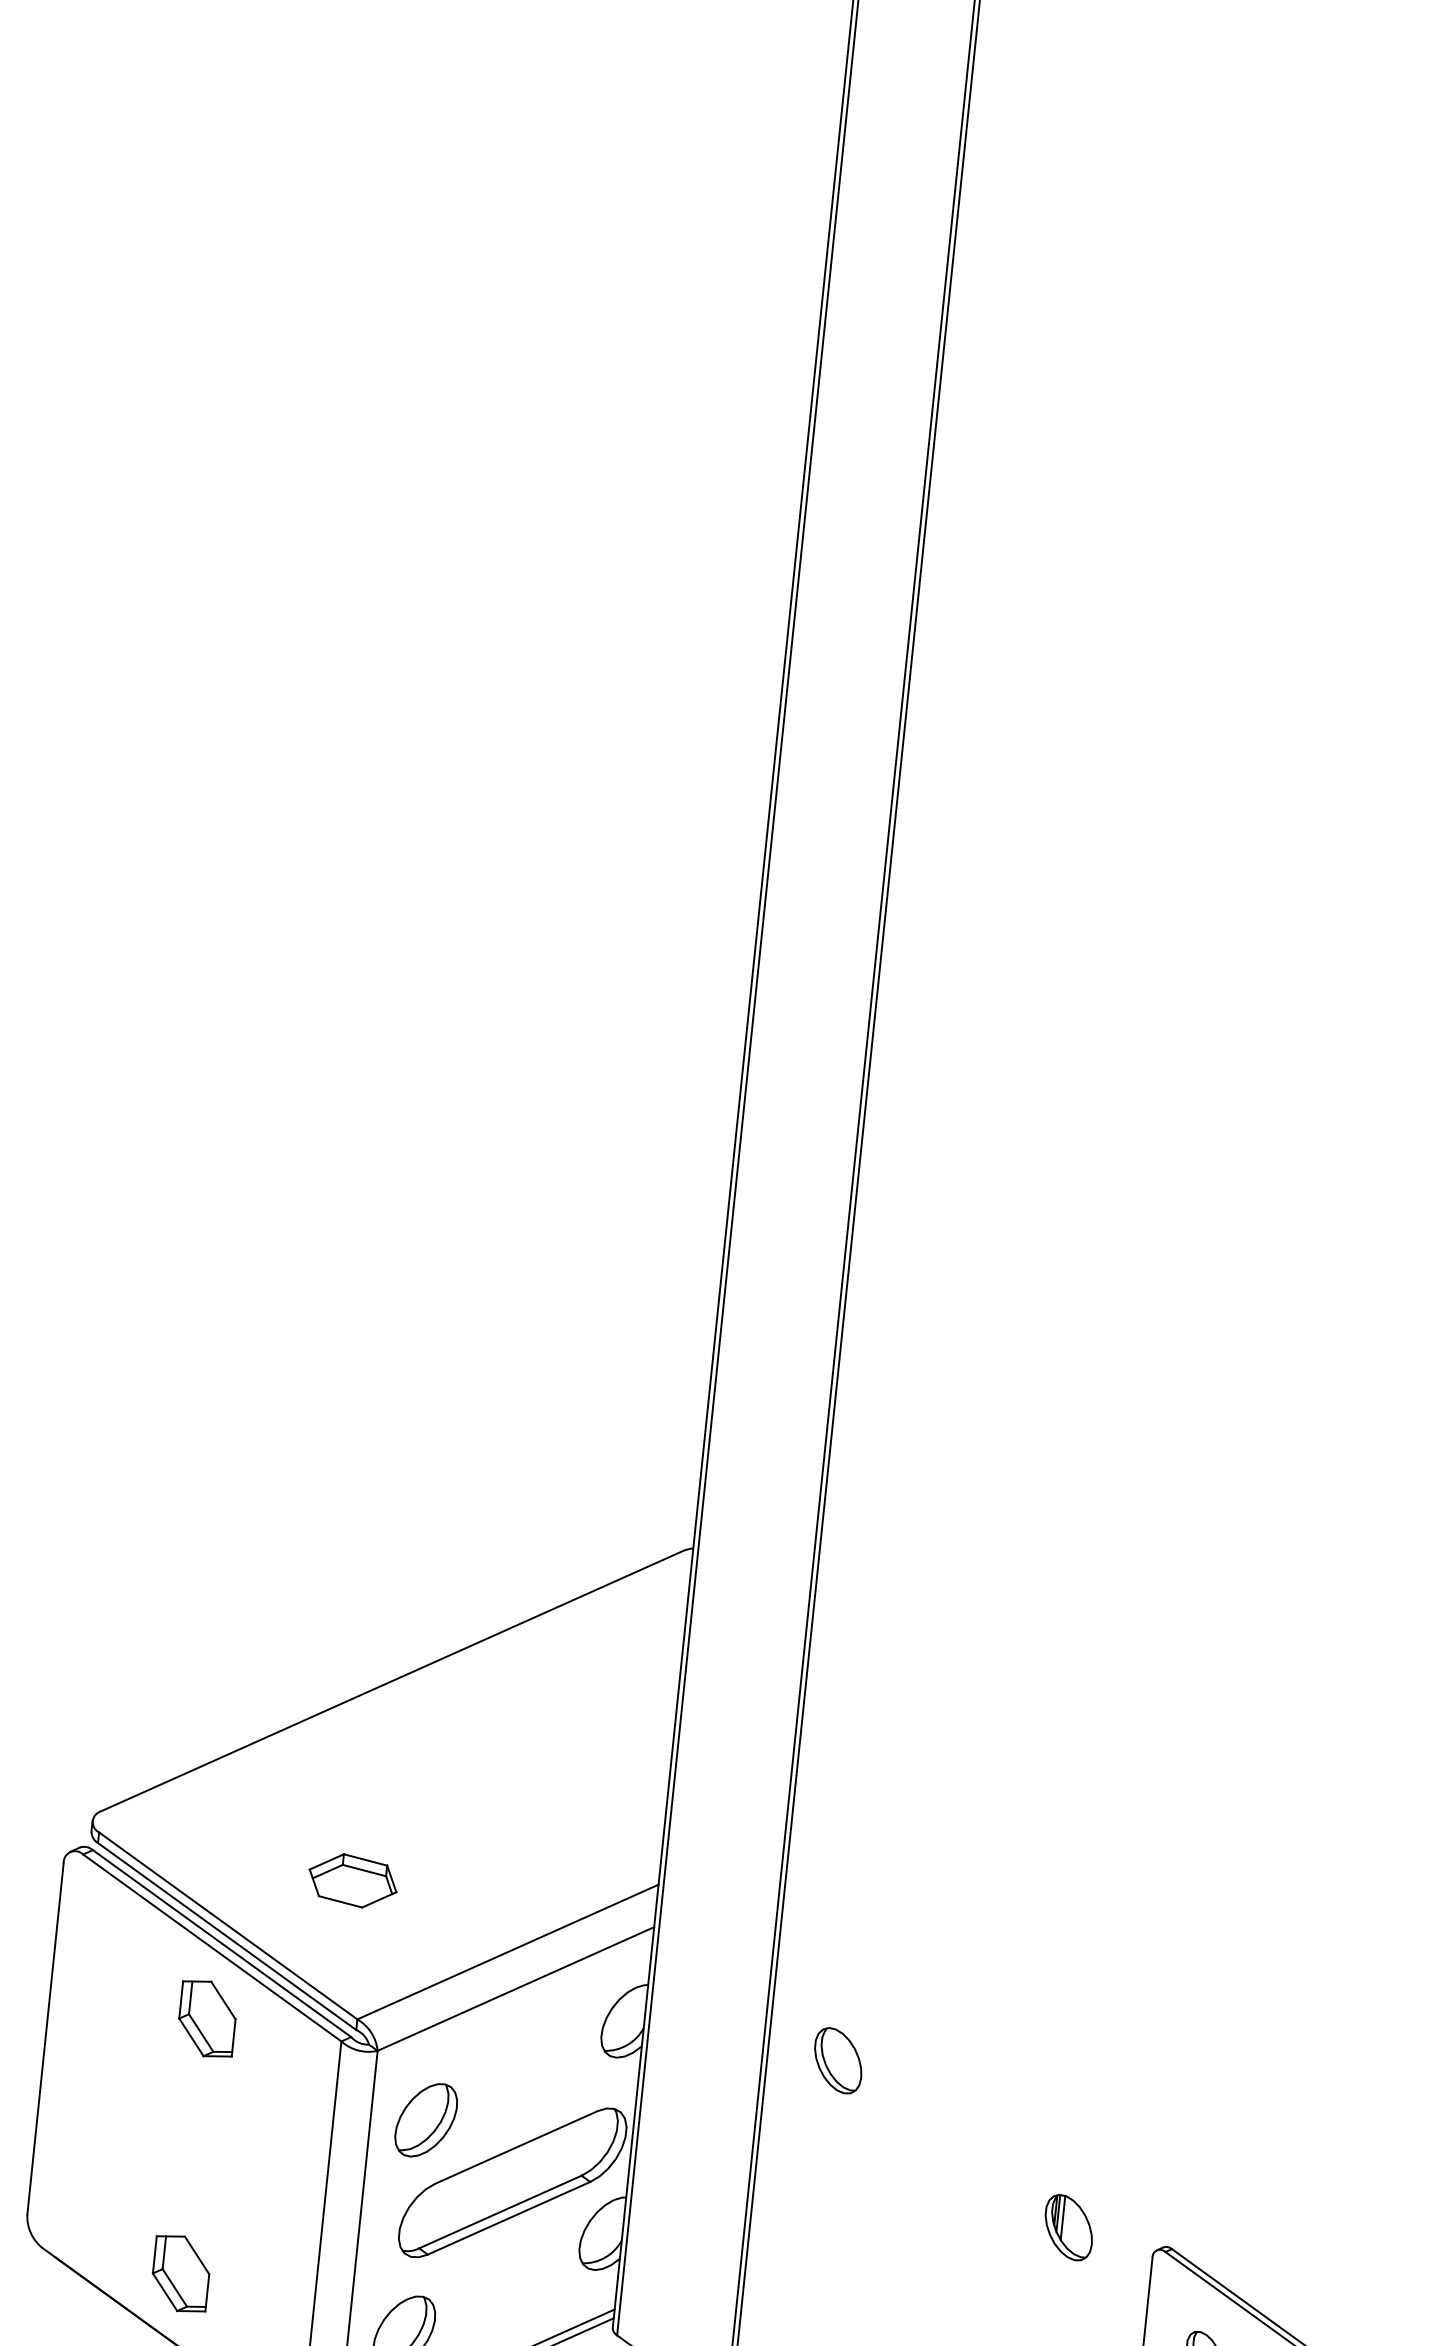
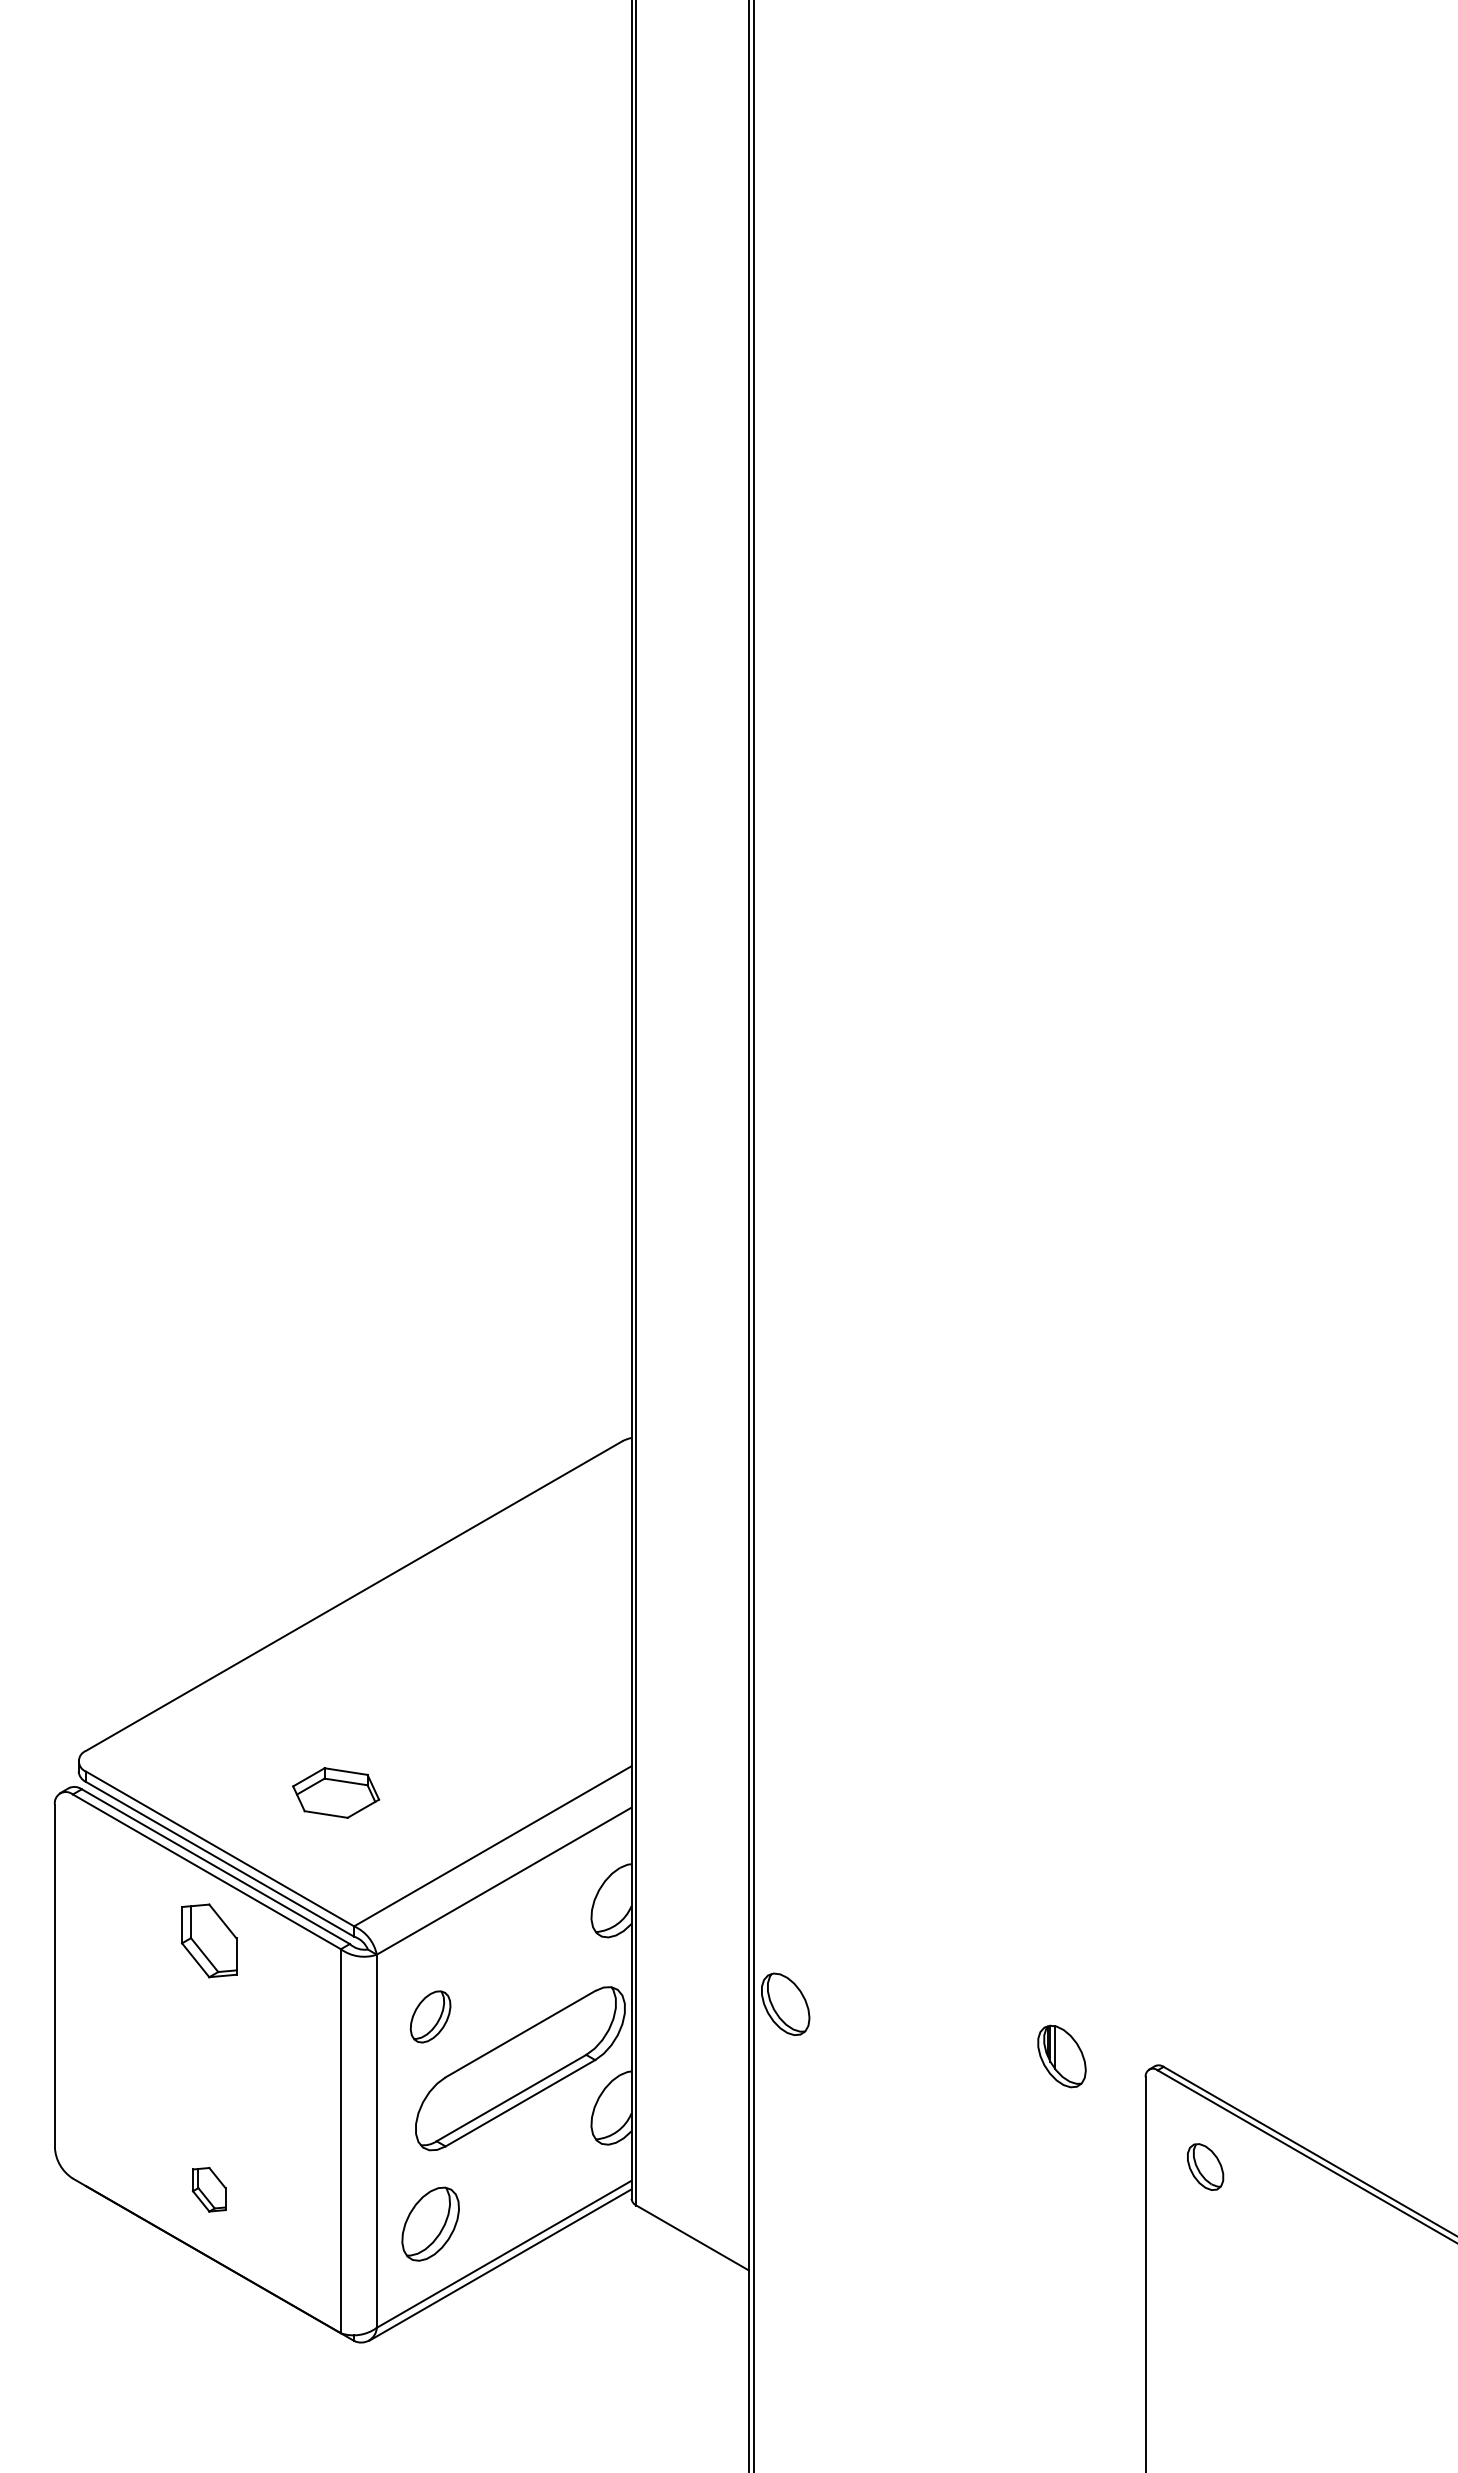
part: (838, 2059) -> (785, 2003), moved
part: (426, 2119) -> (430, 2016), size x0.7
part: (181, 2273) -> (209, 2189), size x0.6

